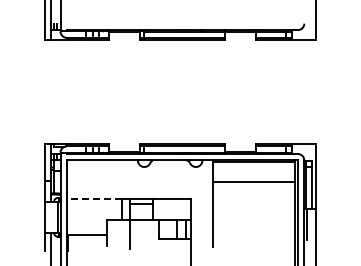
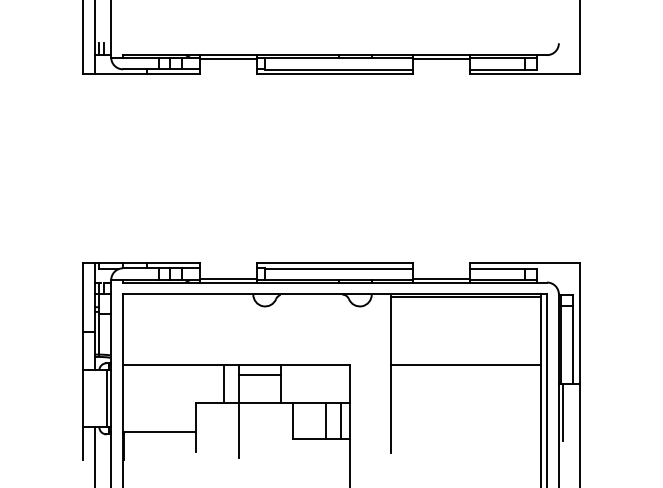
line: (253, 182) -> (465, 366), moved
line: (94, 199) -> (173, 366), dashed -> solid

